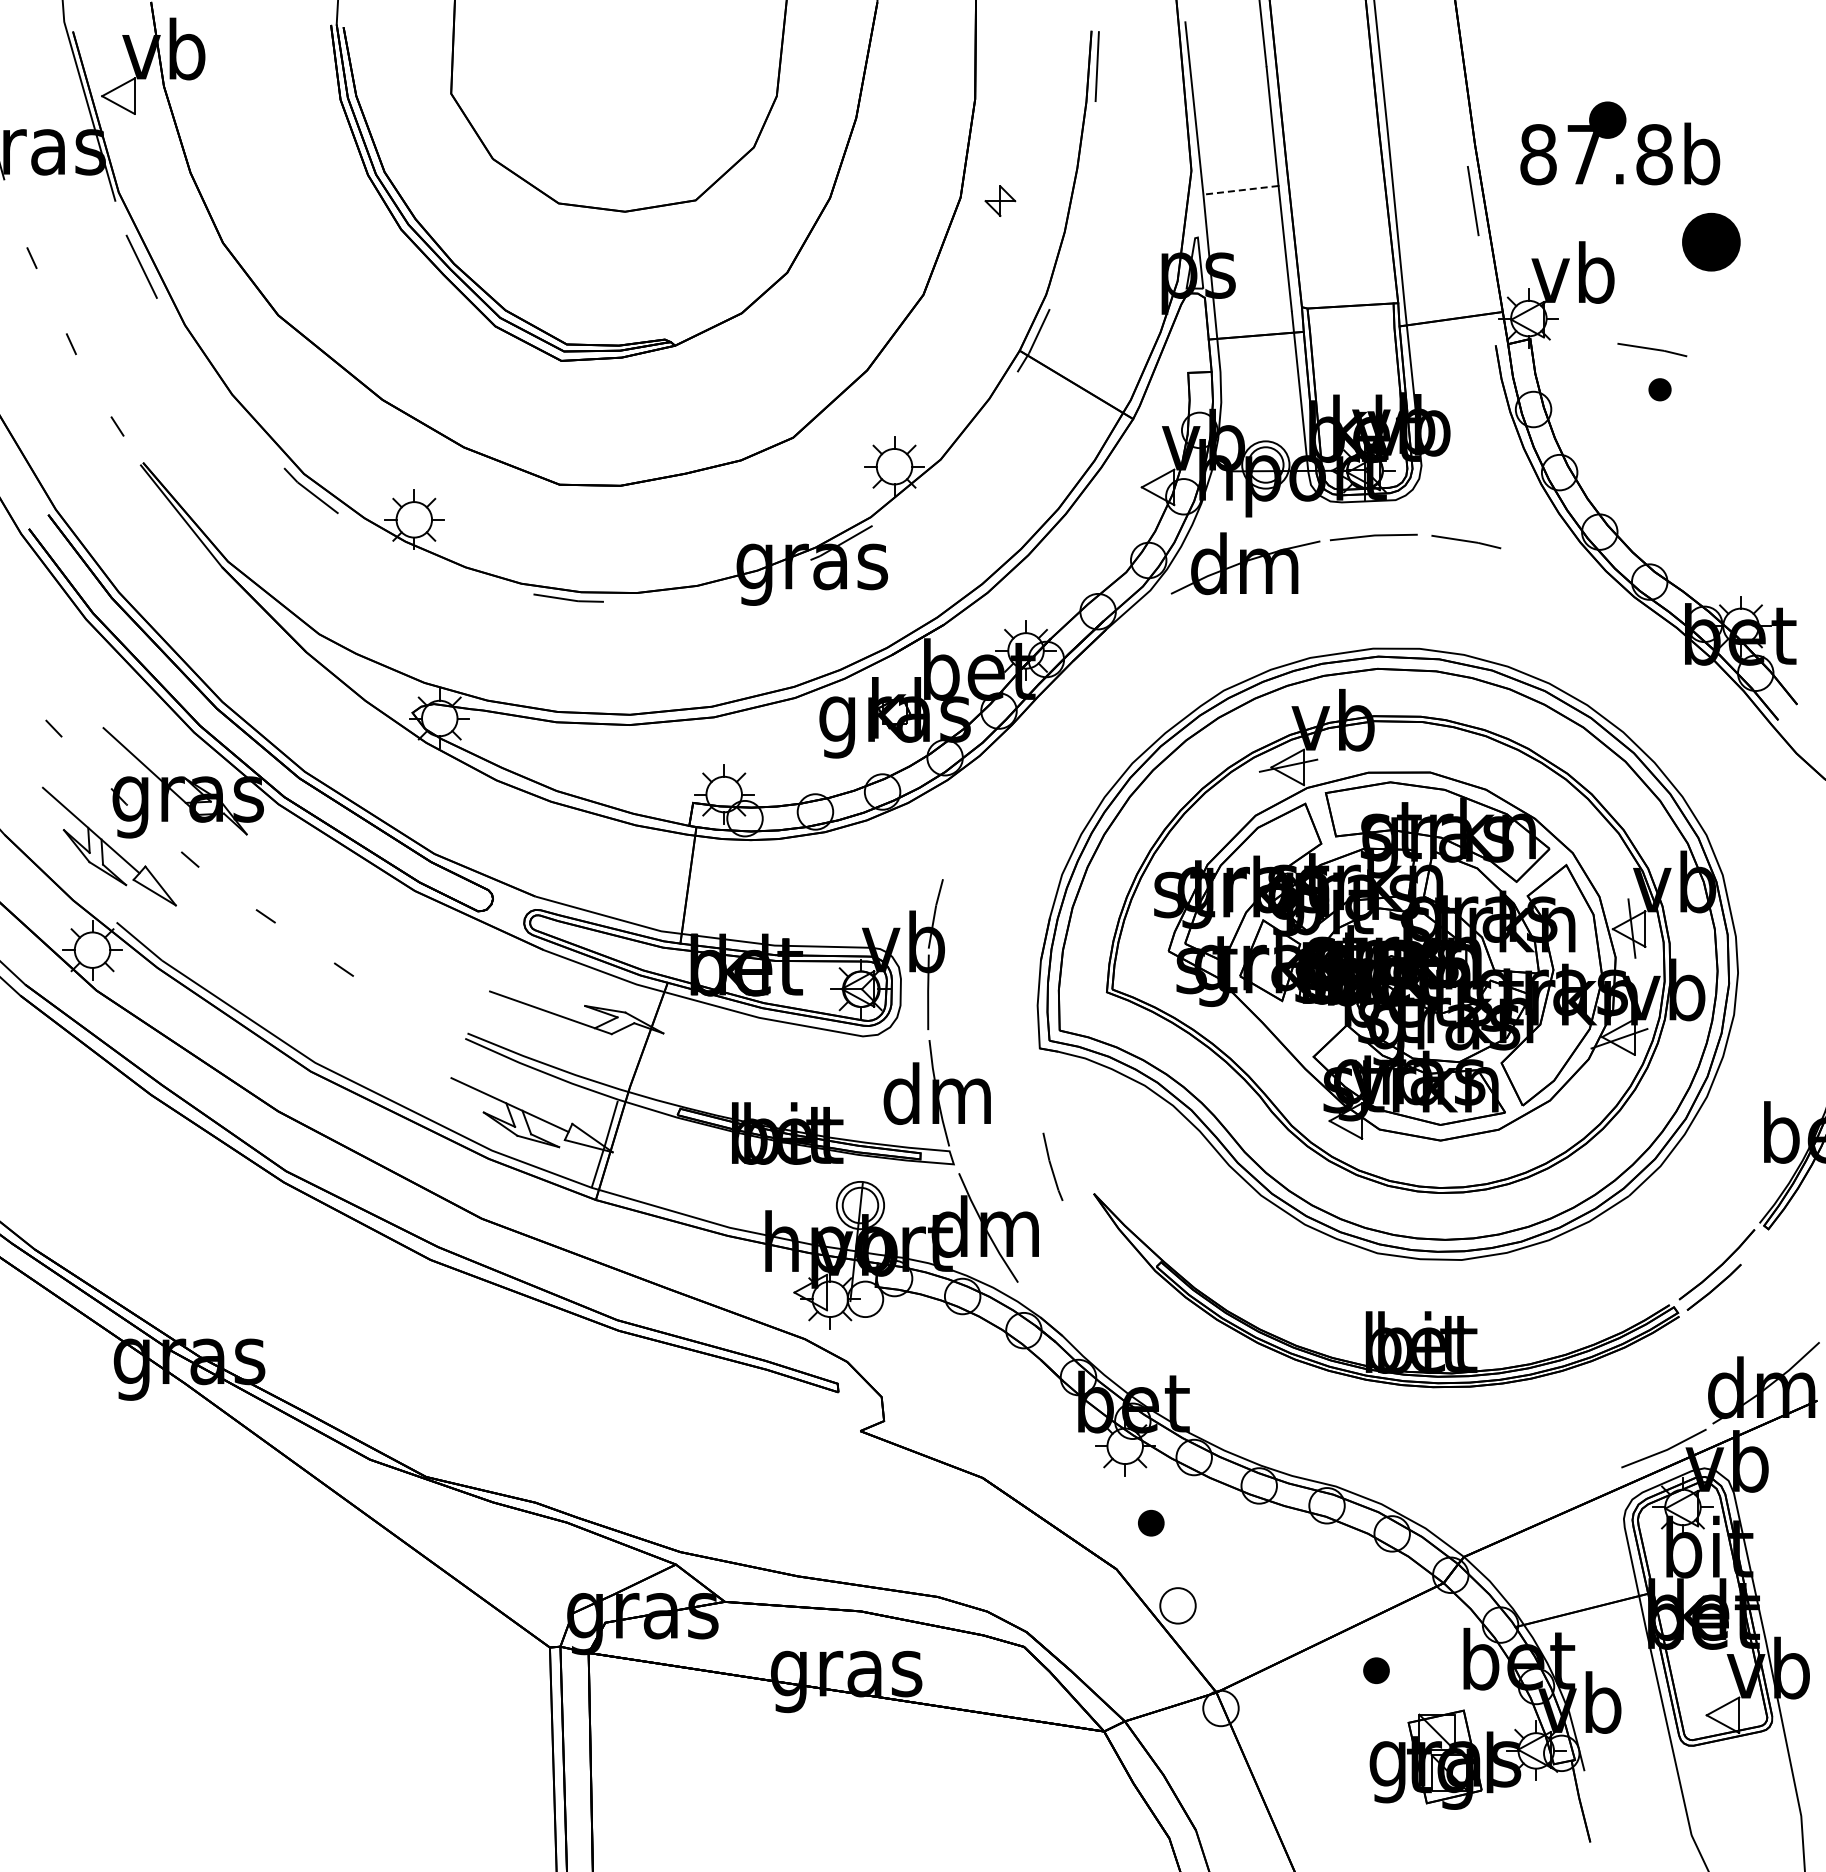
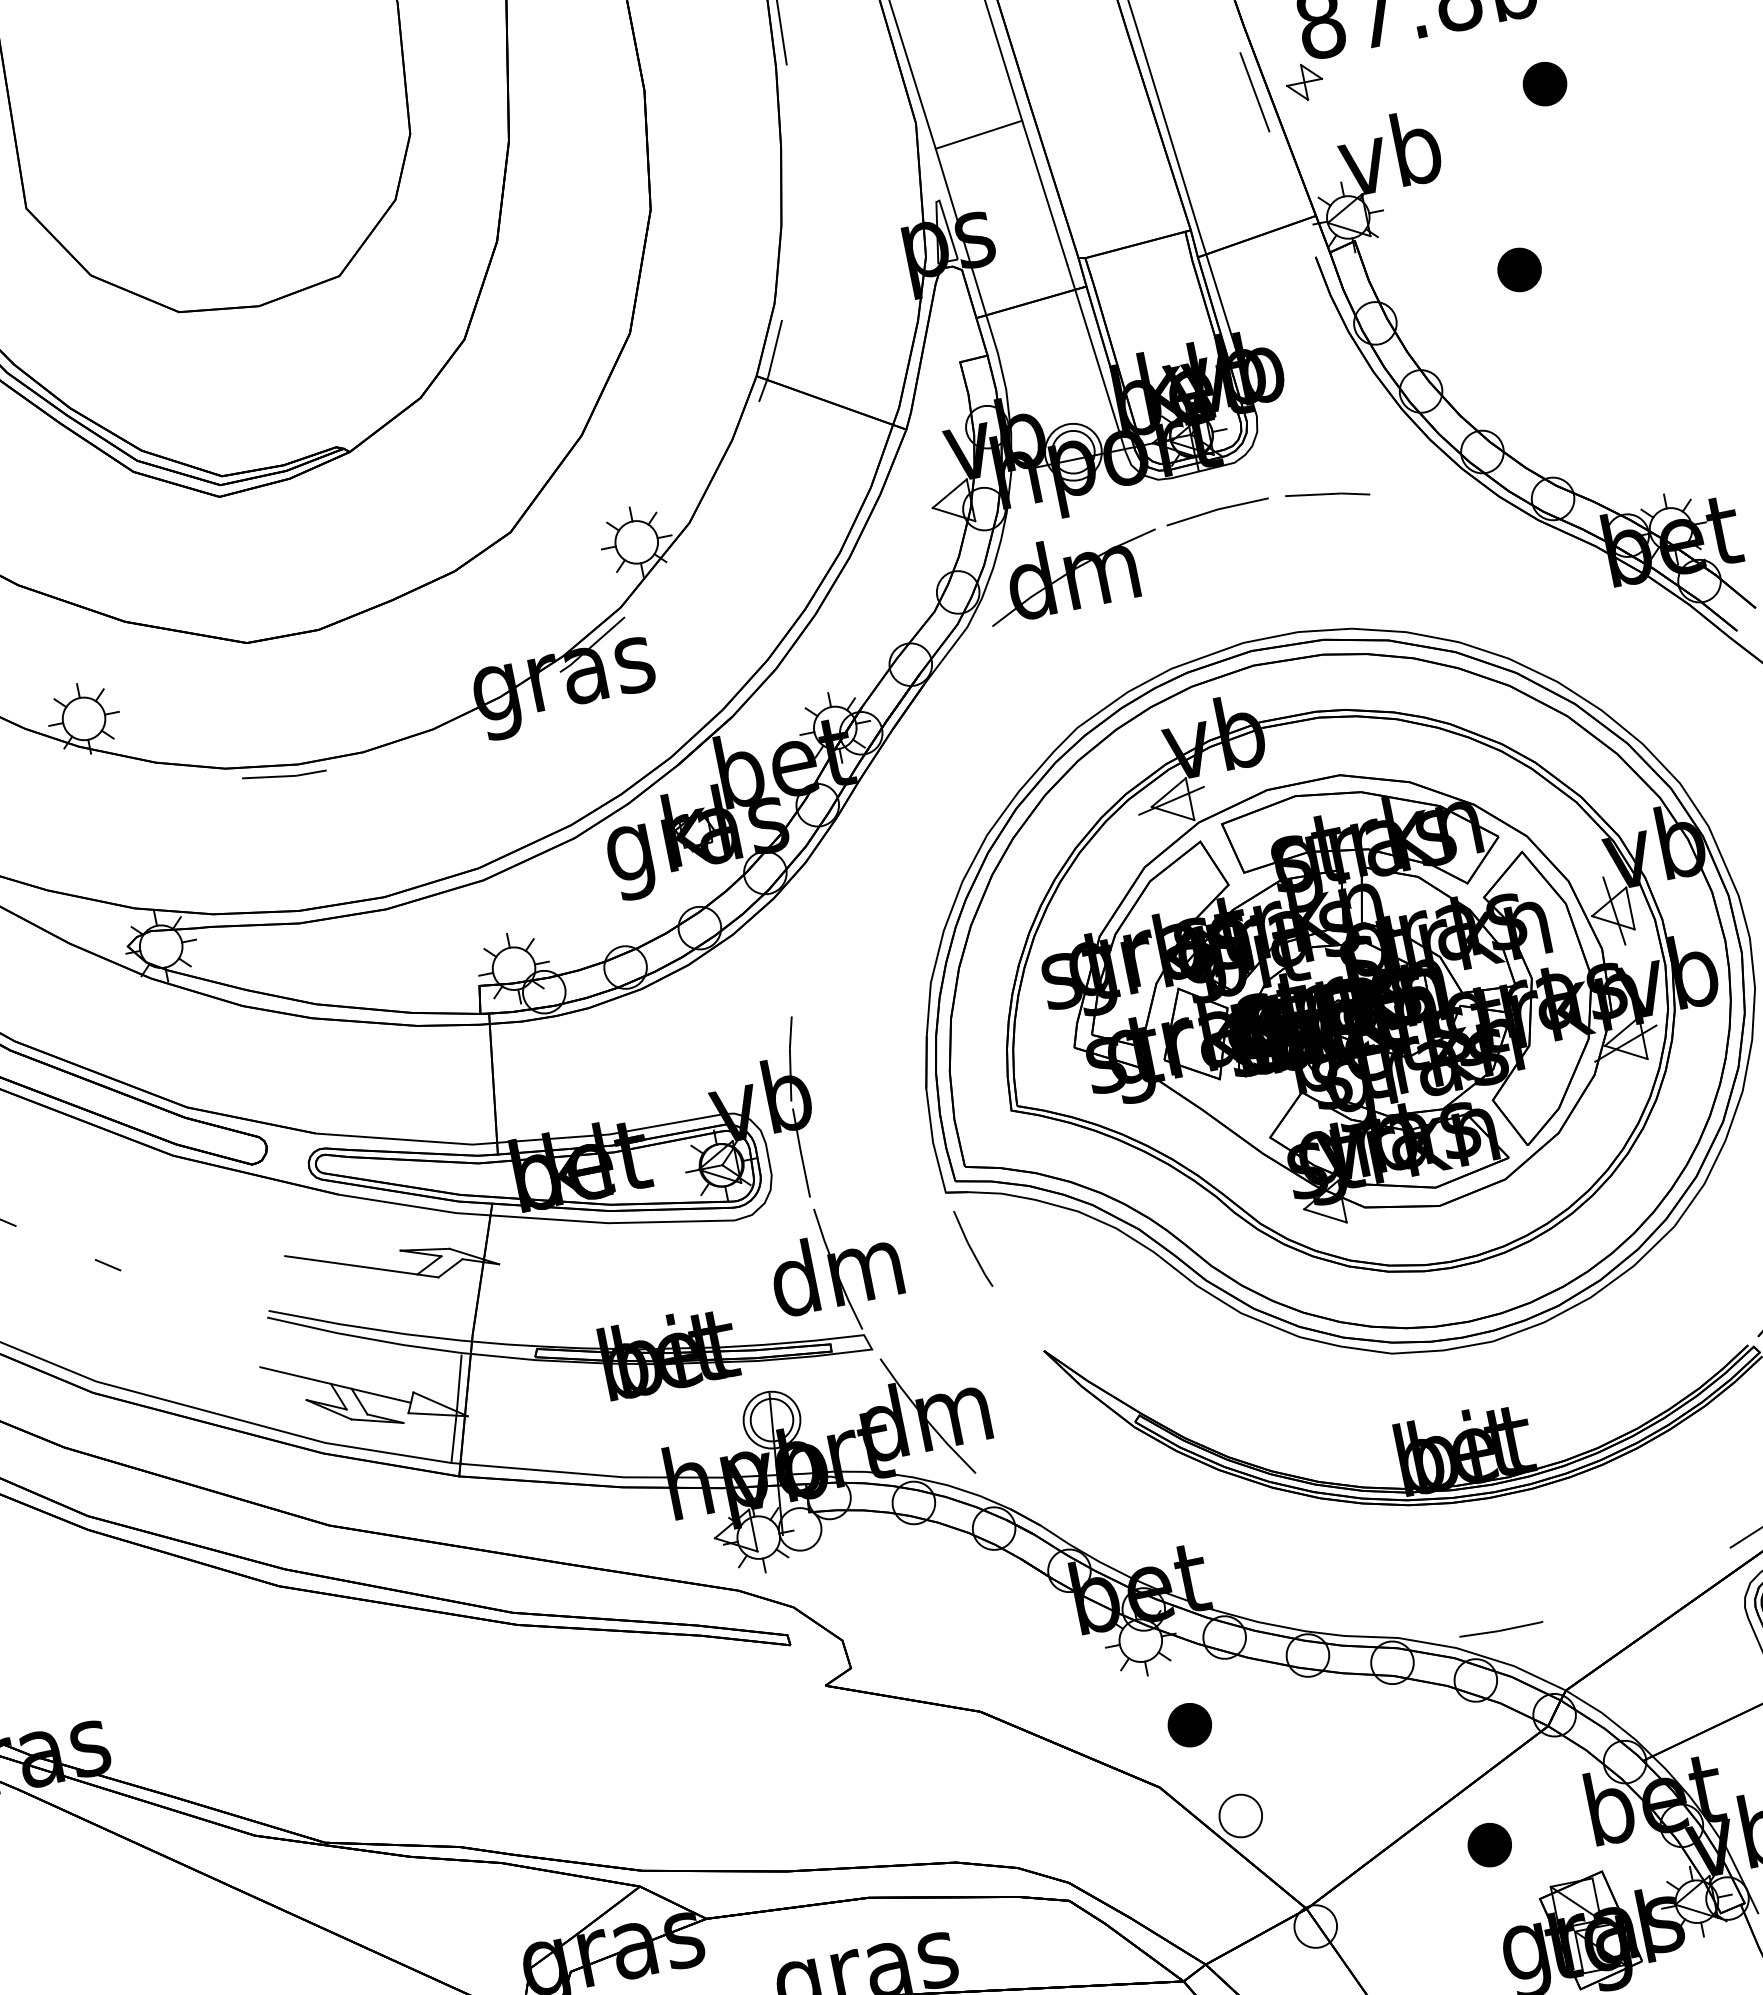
line: (1240, 190) -> (978, 135), dashed -> solid
part: (1000, 200) -> (1304, 81), moved
part: (1711, 241) -> (1544, 83), size x0.62
curve: (1652, 349) -> (1501, 224), removed
part: (1659, 389) -> (1518, 269), size x1.67
line: (1052, 1166) -> (972, 1248), moved
line: (1421, 1496) -> (1501, 1629), added
part: (1150, 1522) -> (1188, 1724), size x1.43
part: (1376, 1670) -> (1489, 1844), size x1.43

